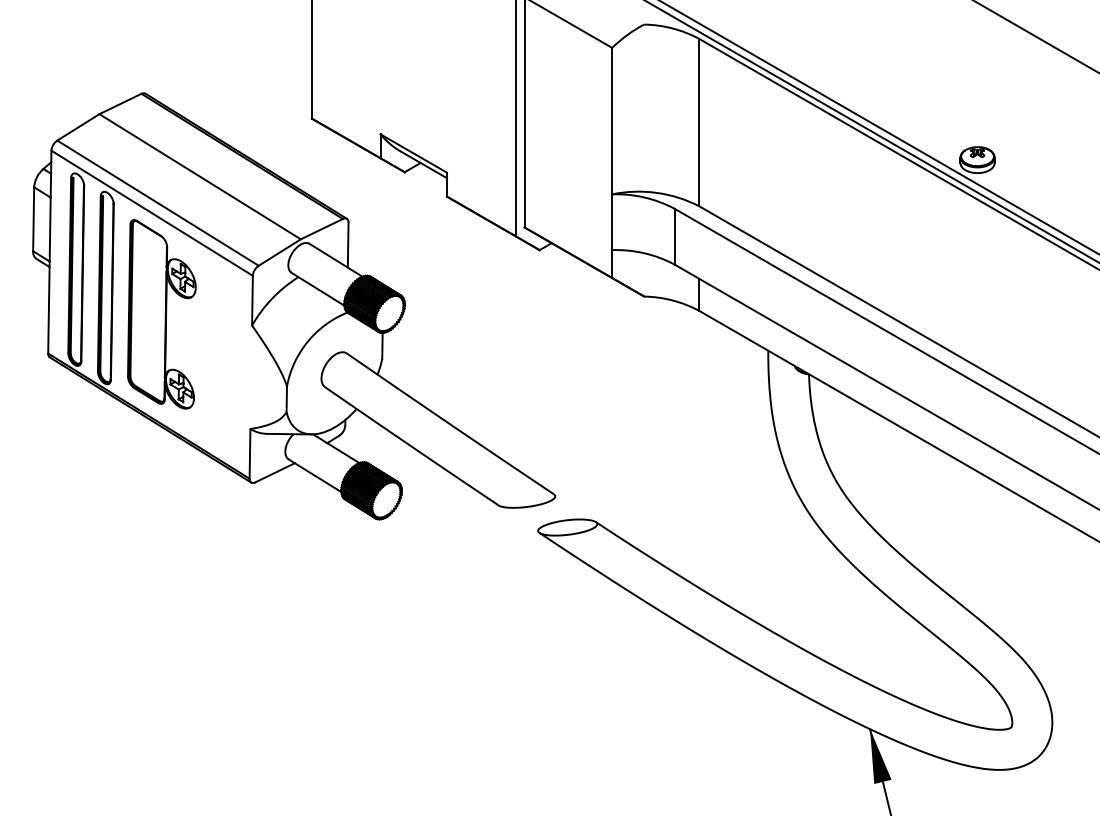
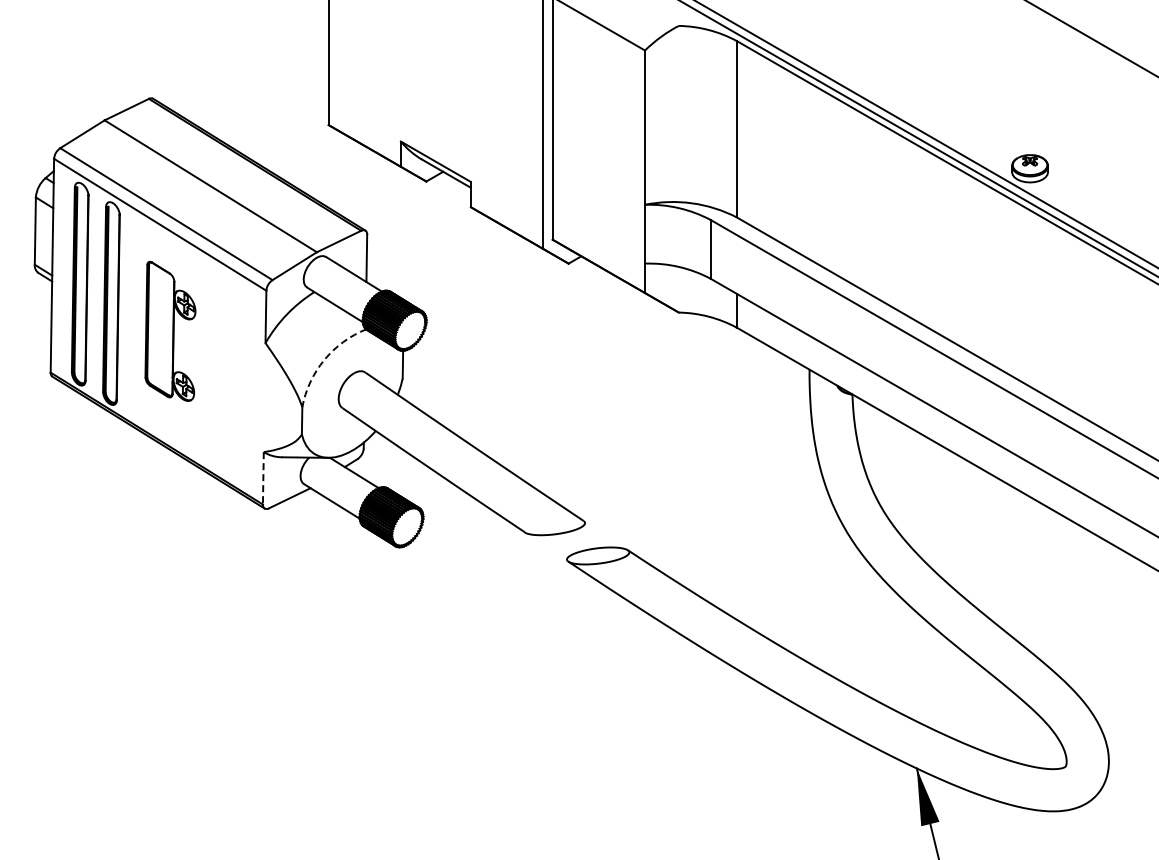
part: (161, 314) -> (170, 331), size x0.7
arc: (308, 341) -> (324, 359), solid -> dashed
line: (250, 454) -> (263, 478), solid -> dashed

